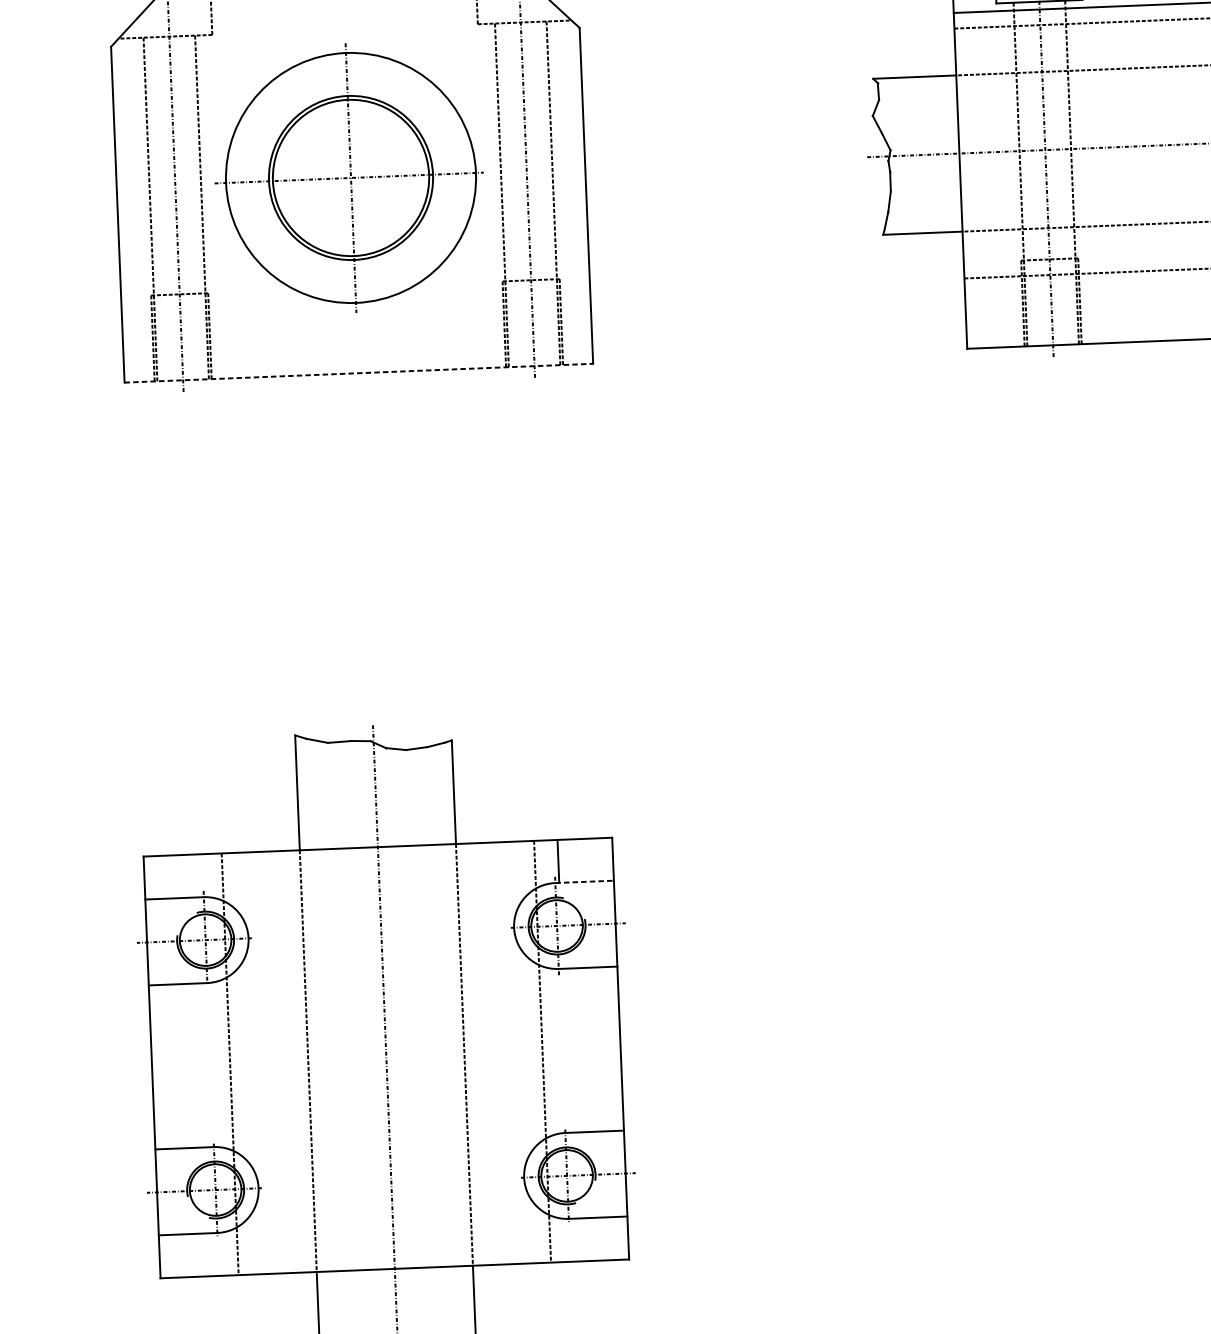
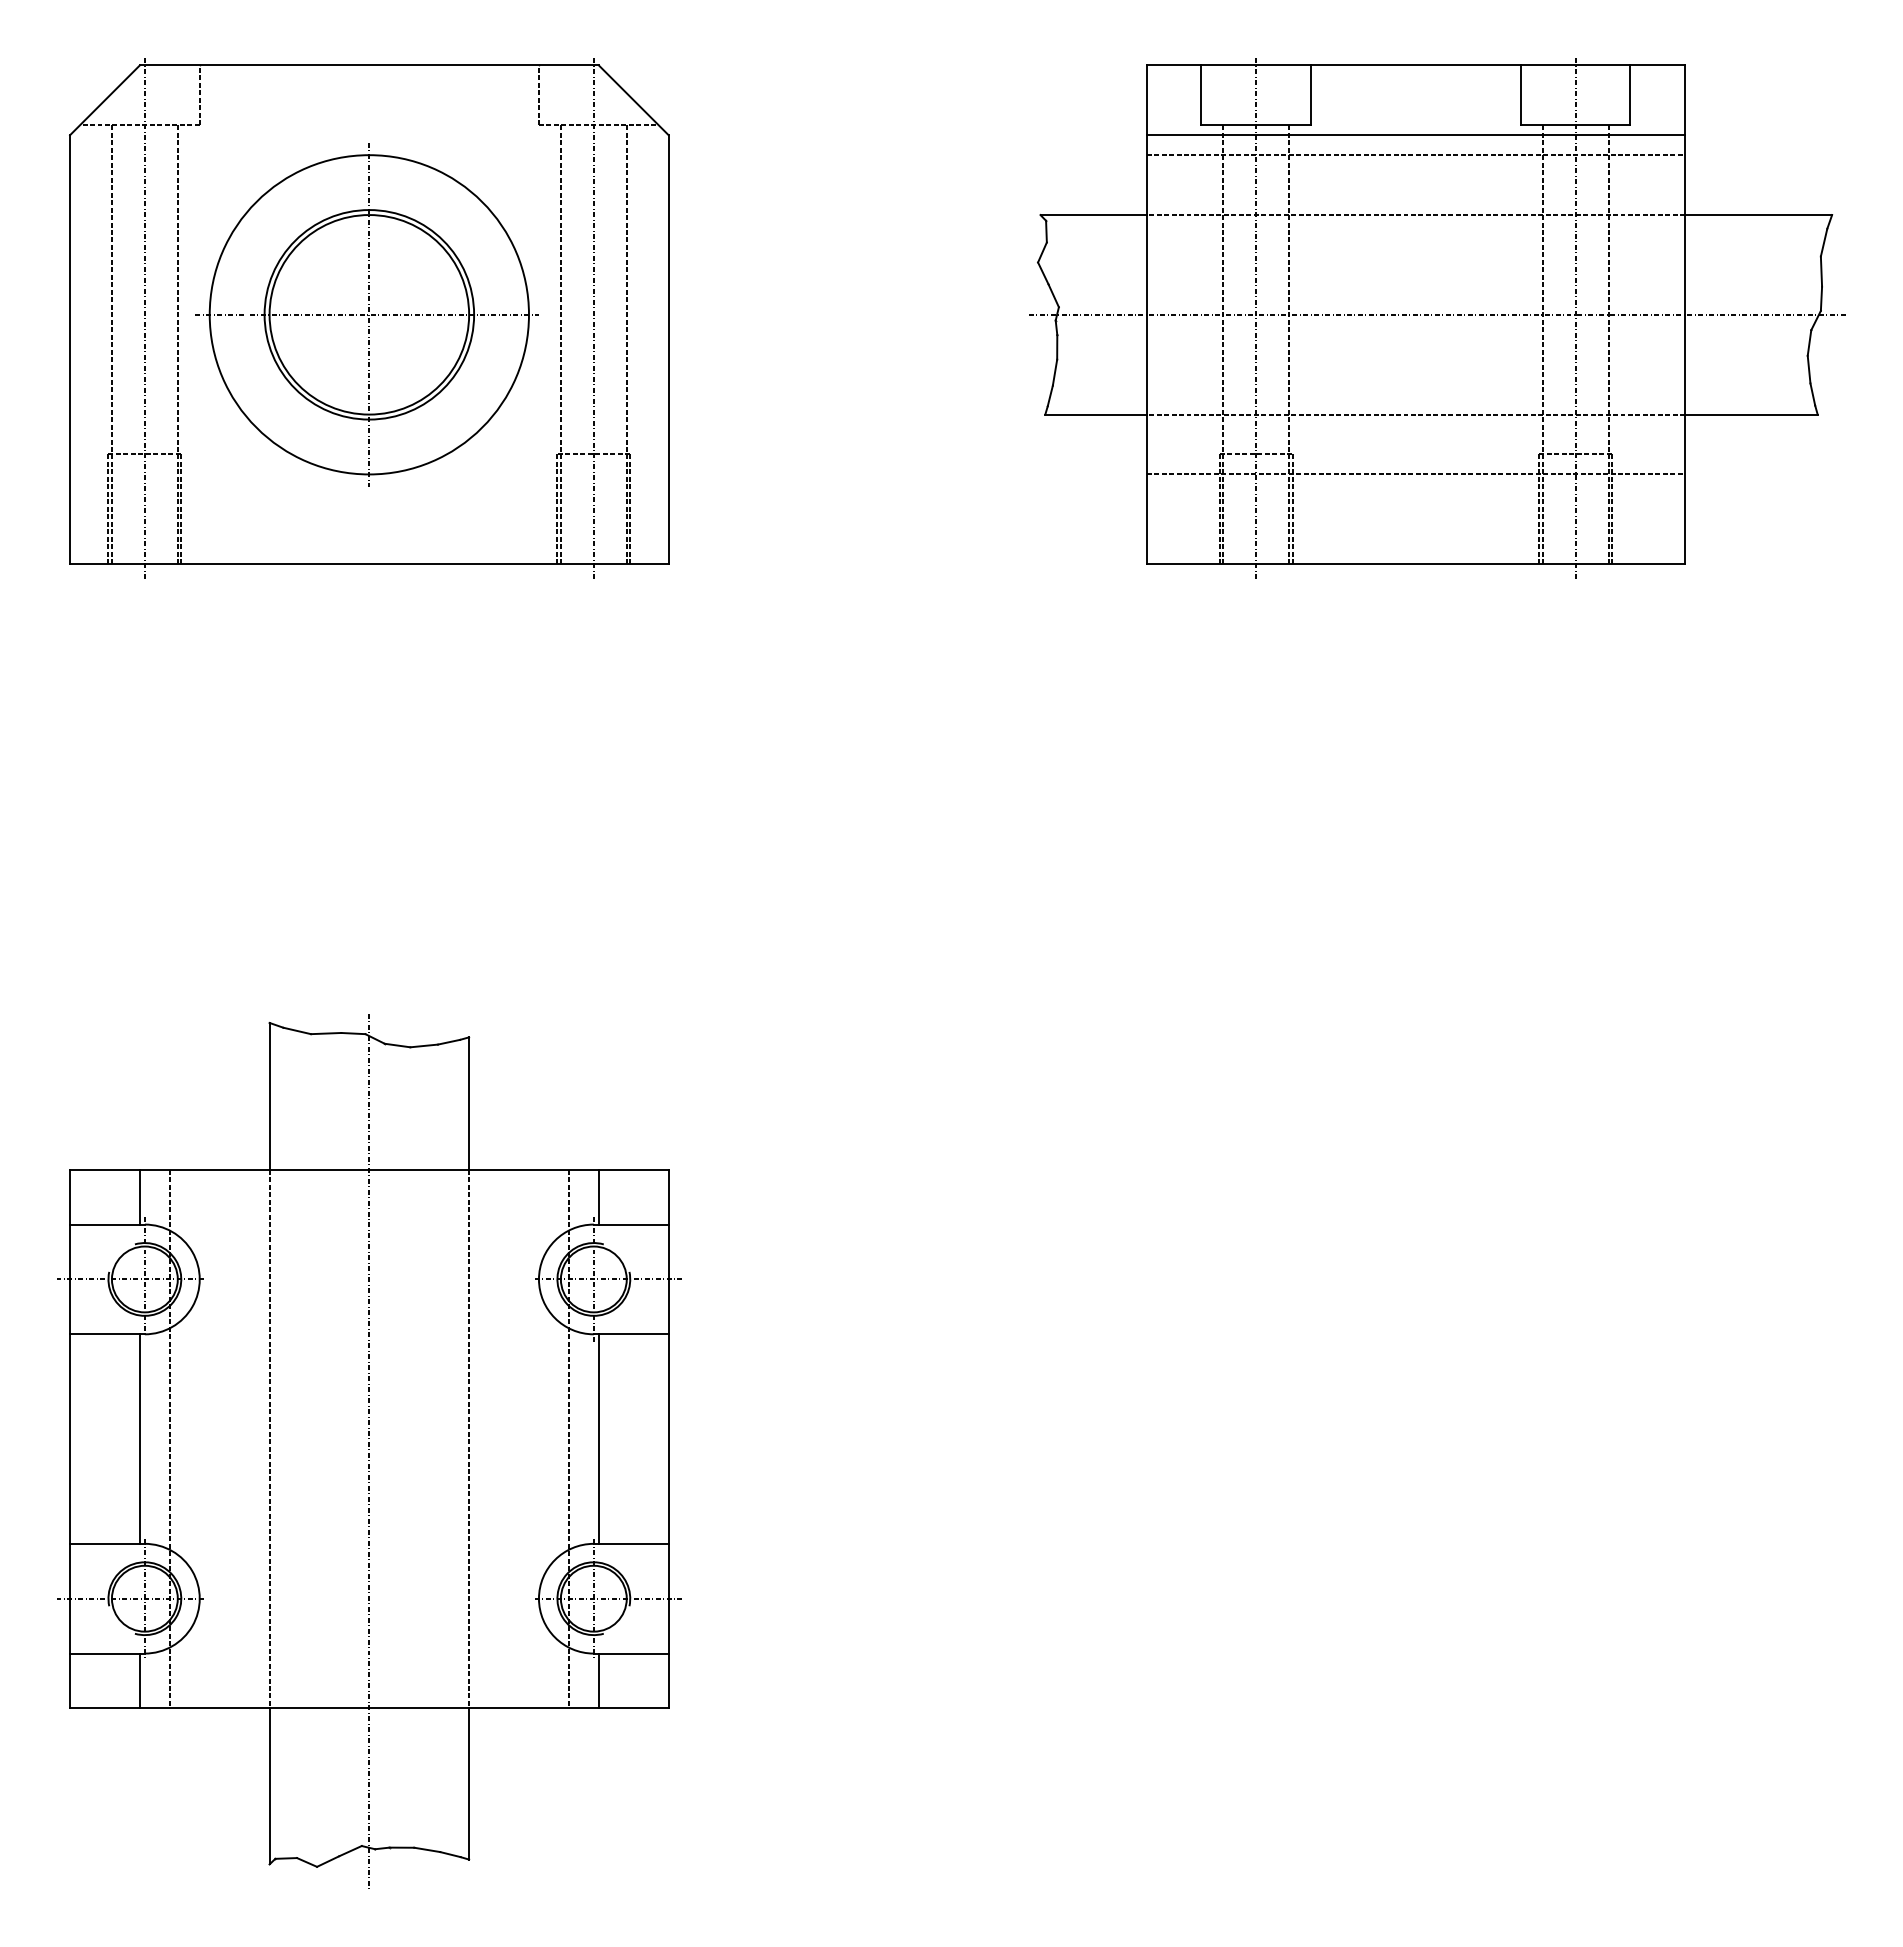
line: (358, 373) -> (369, 564), dashed -> solid
line: (198, 875) -> (139, 1196), added
line: (584, 881) -> (631, 1224), dashed -> solid
line: (565, 1050) -> (598, 1438), added
line: (206, 1064) -> (139, 1438), added
line: (573, 1239) -> (598, 1680), added
line: (214, 1254) -> (139, 1680), added

